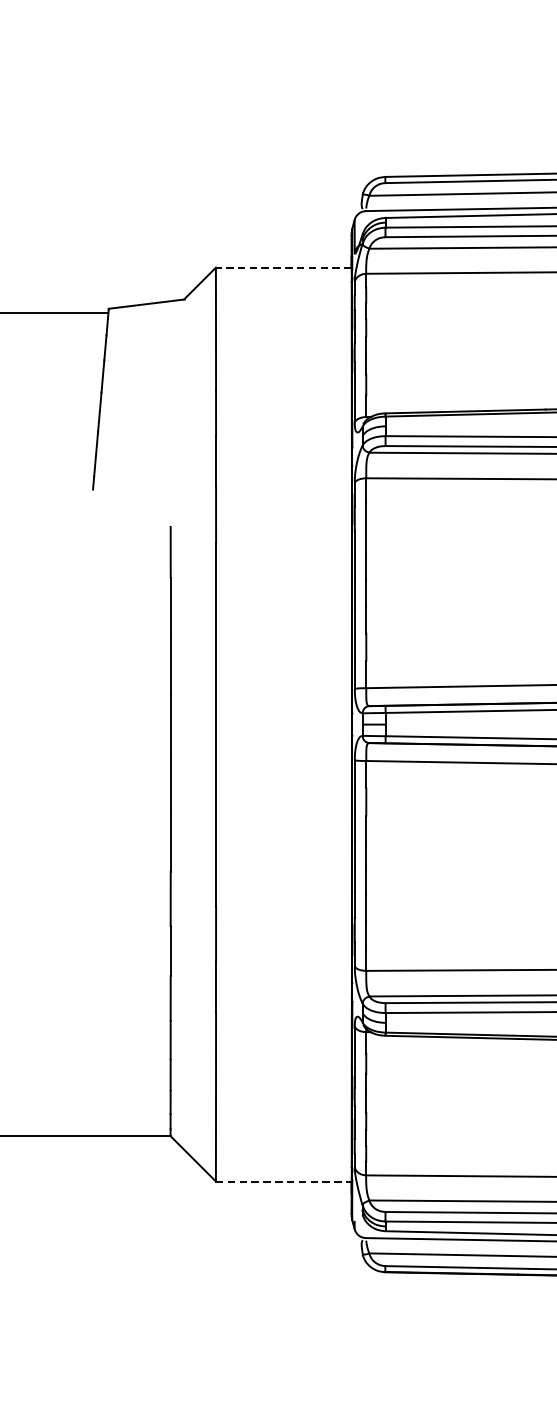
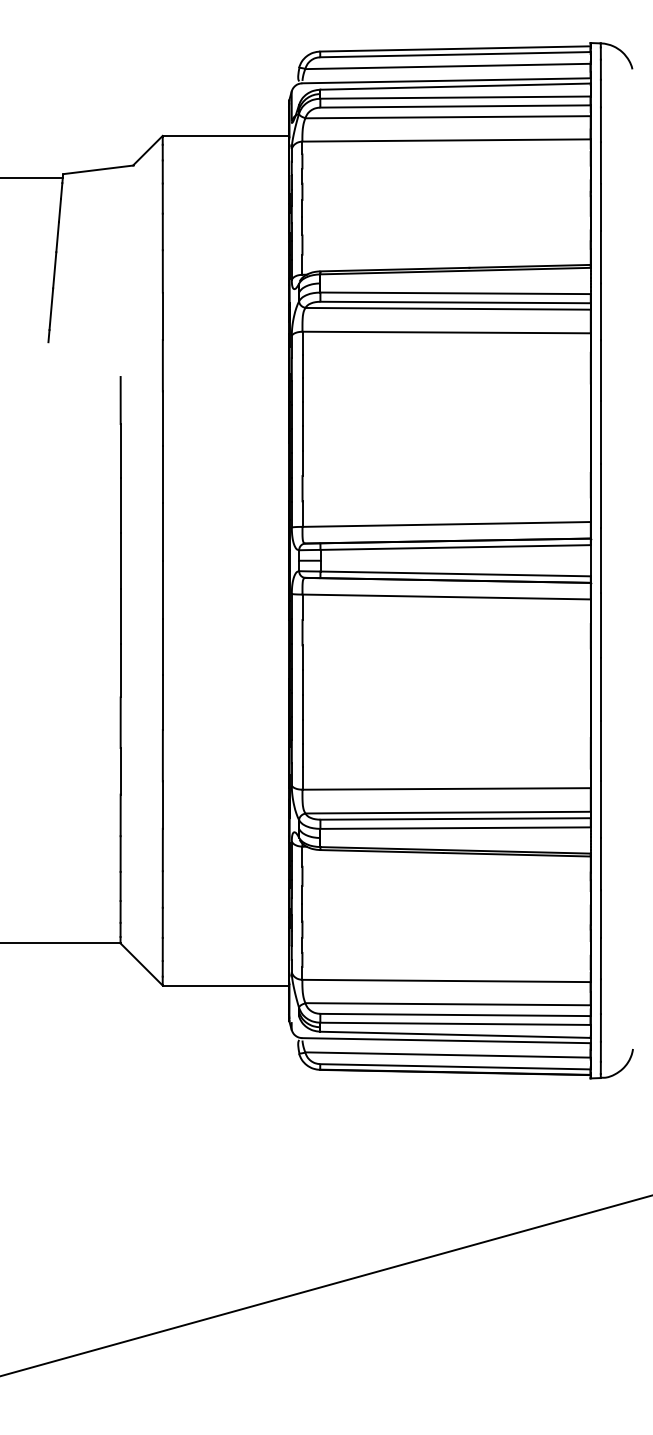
line: (283, 267) -> (225, 135), dashed -> solid
line: (284, 1181) -> (226, 985), dashed -> solid

